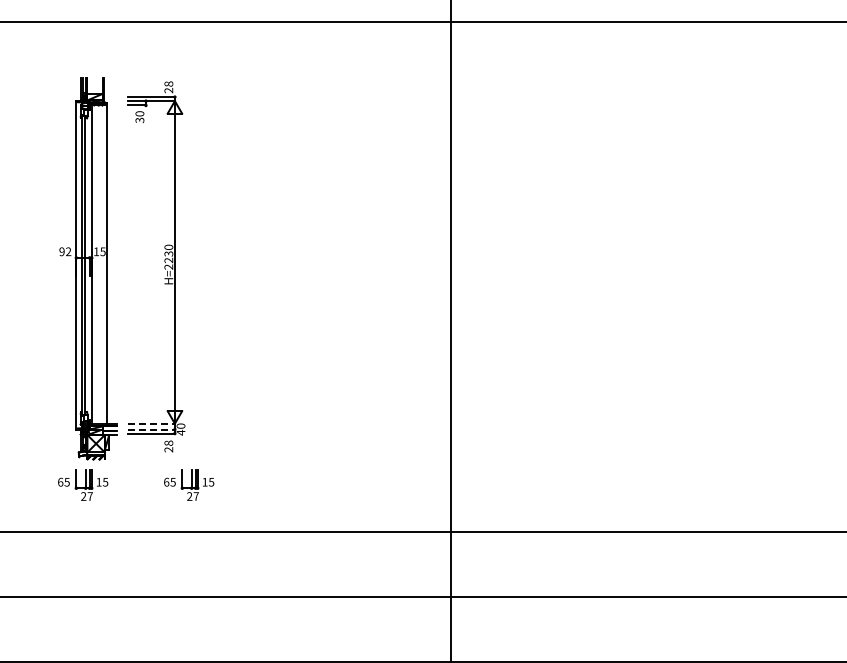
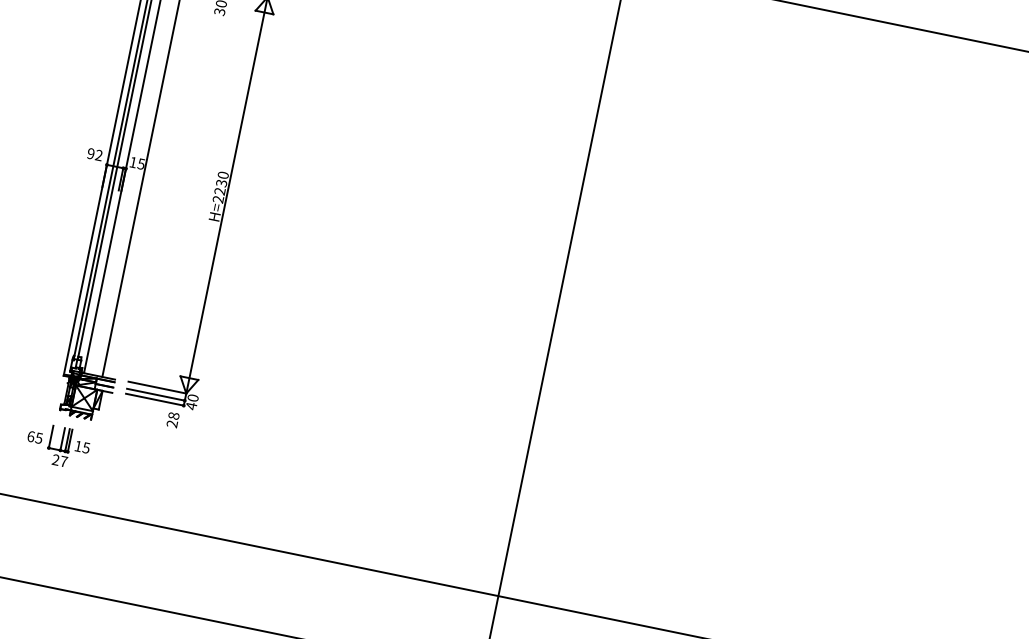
line: (151, 423) -> (157, 387), dashed -> solid
line: (151, 429) -> (156, 394), dashed -> solid
part: (189, 484) -> (188, 471), removed

